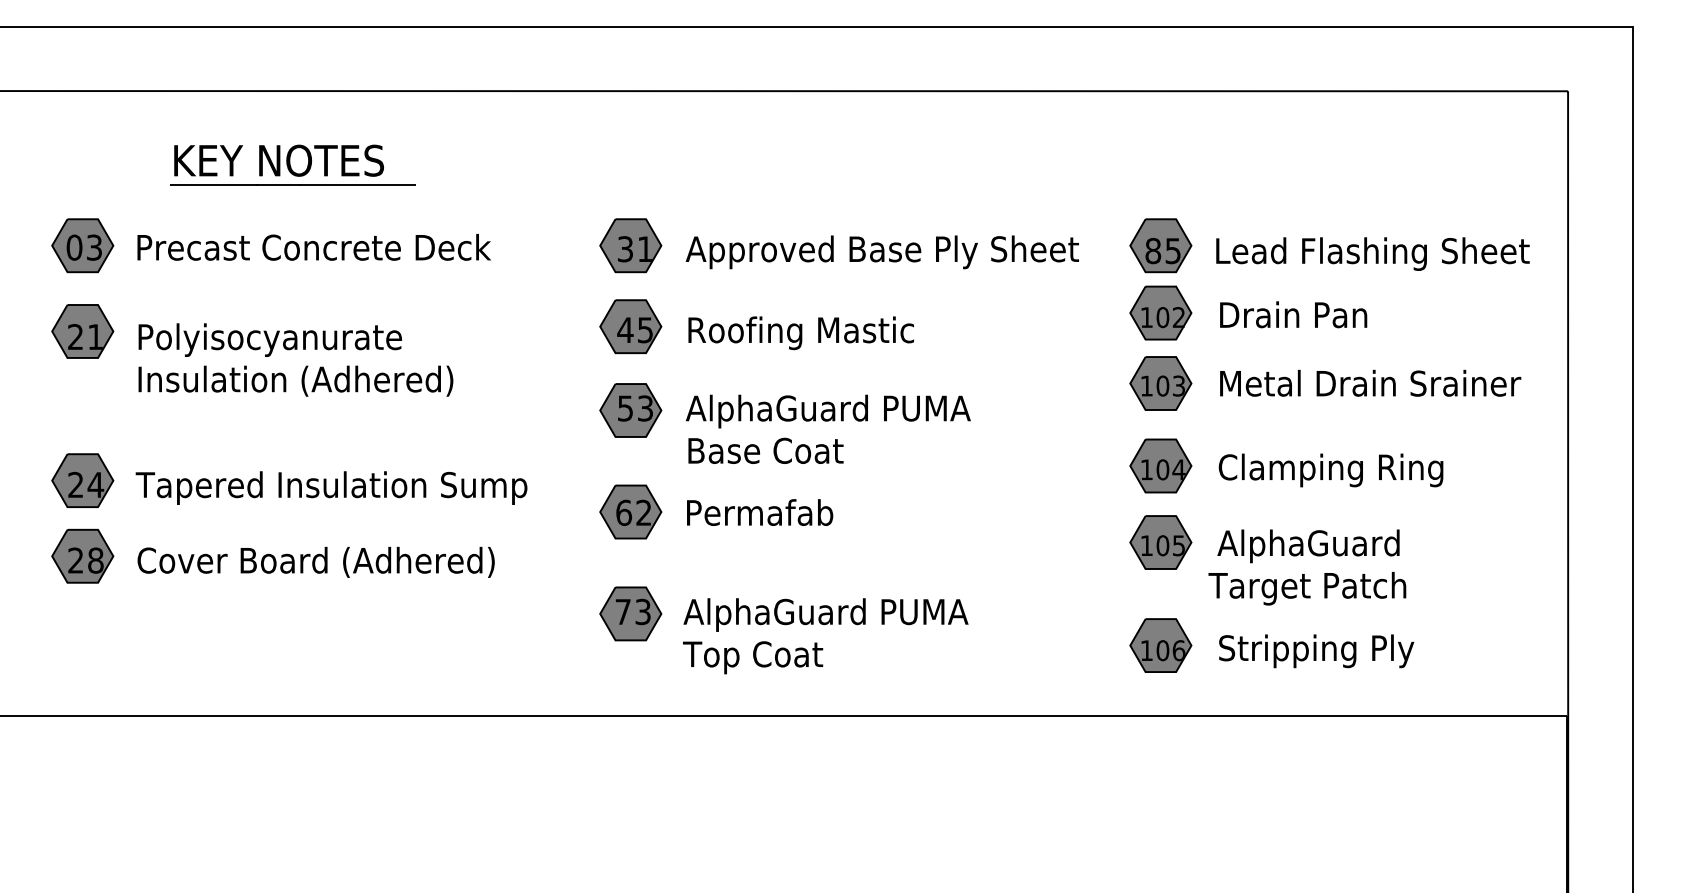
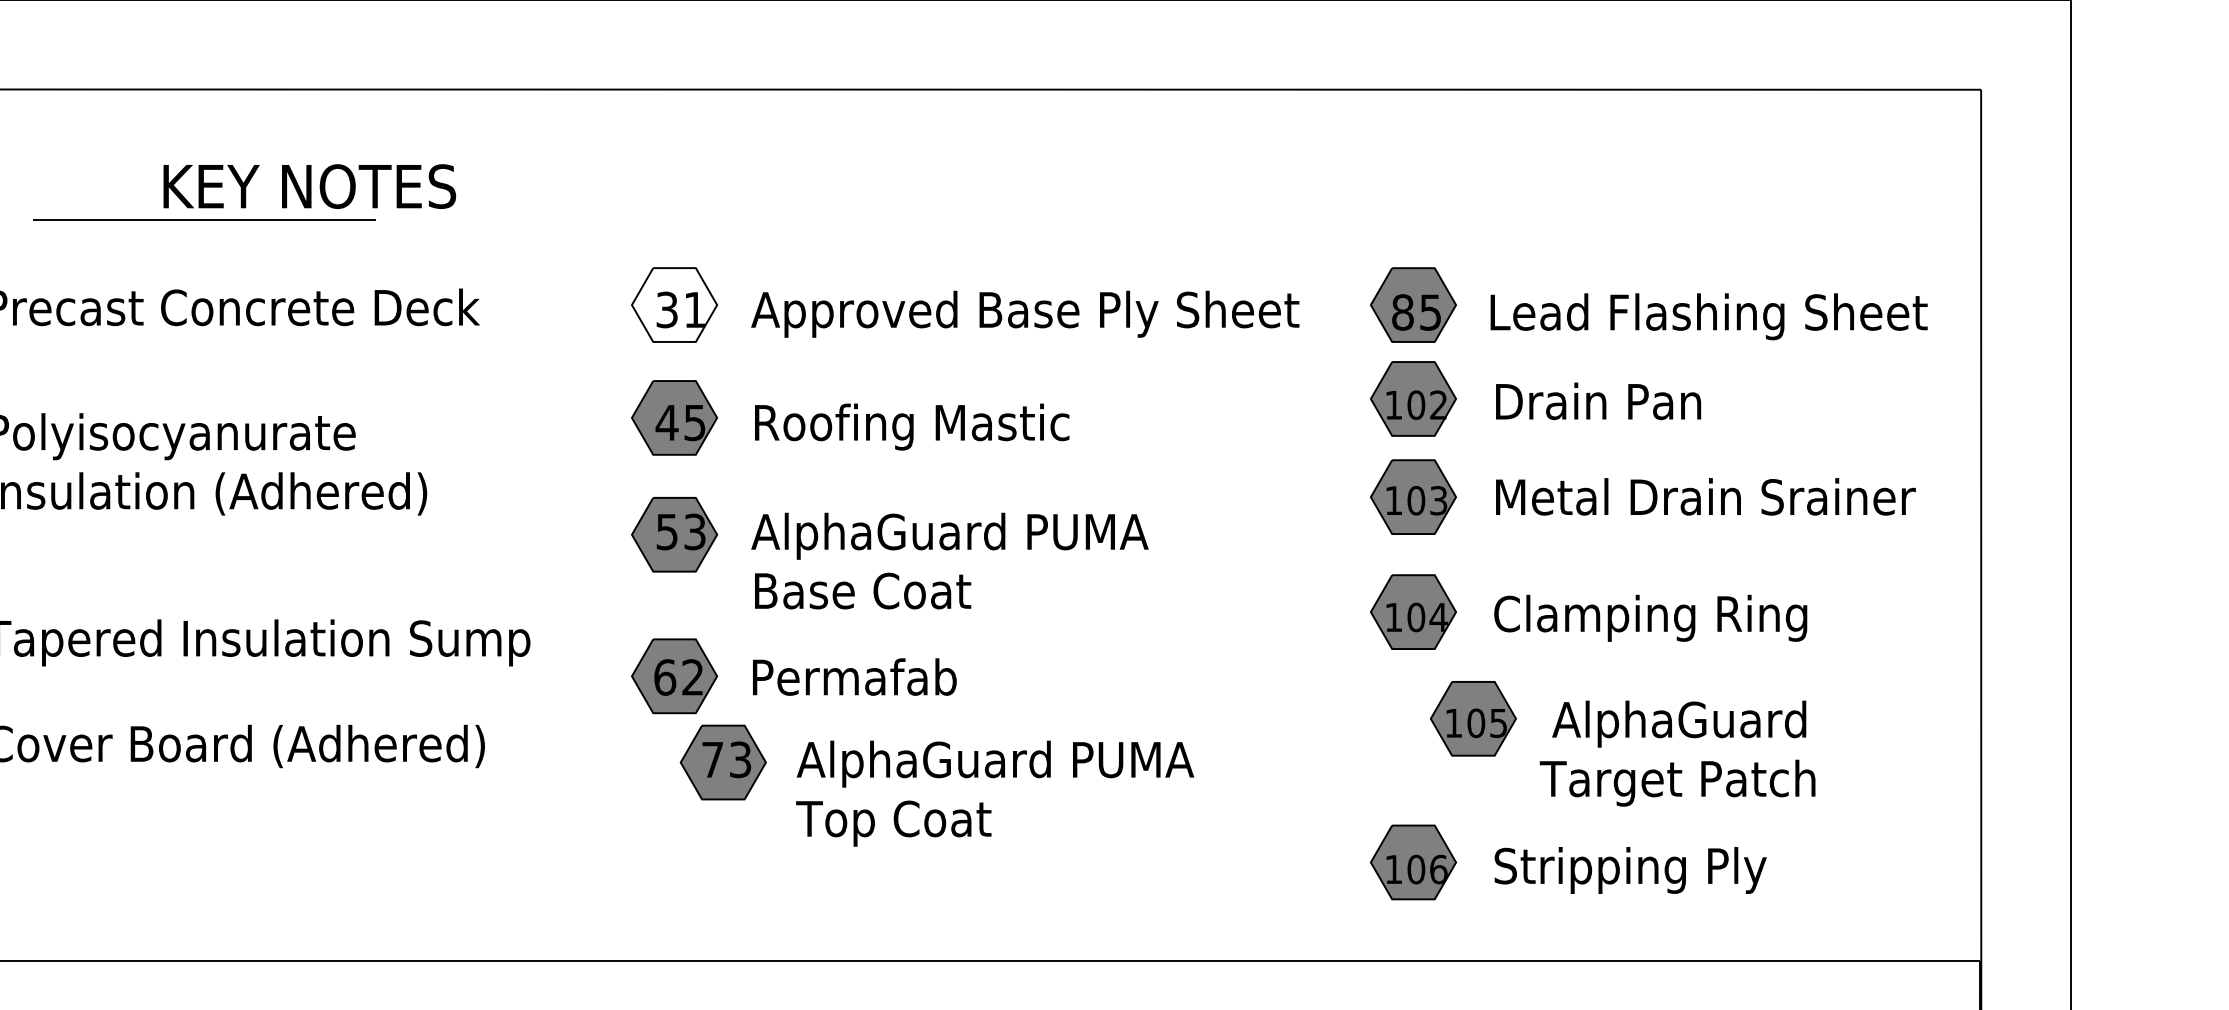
text: (278, 160) -> (308, 186), moved
fill: (630, 245) -> (674, 304), removed
part: (1267, 560) -> (1622, 743), moved
part: (783, 630) -> (936, 785), moved

